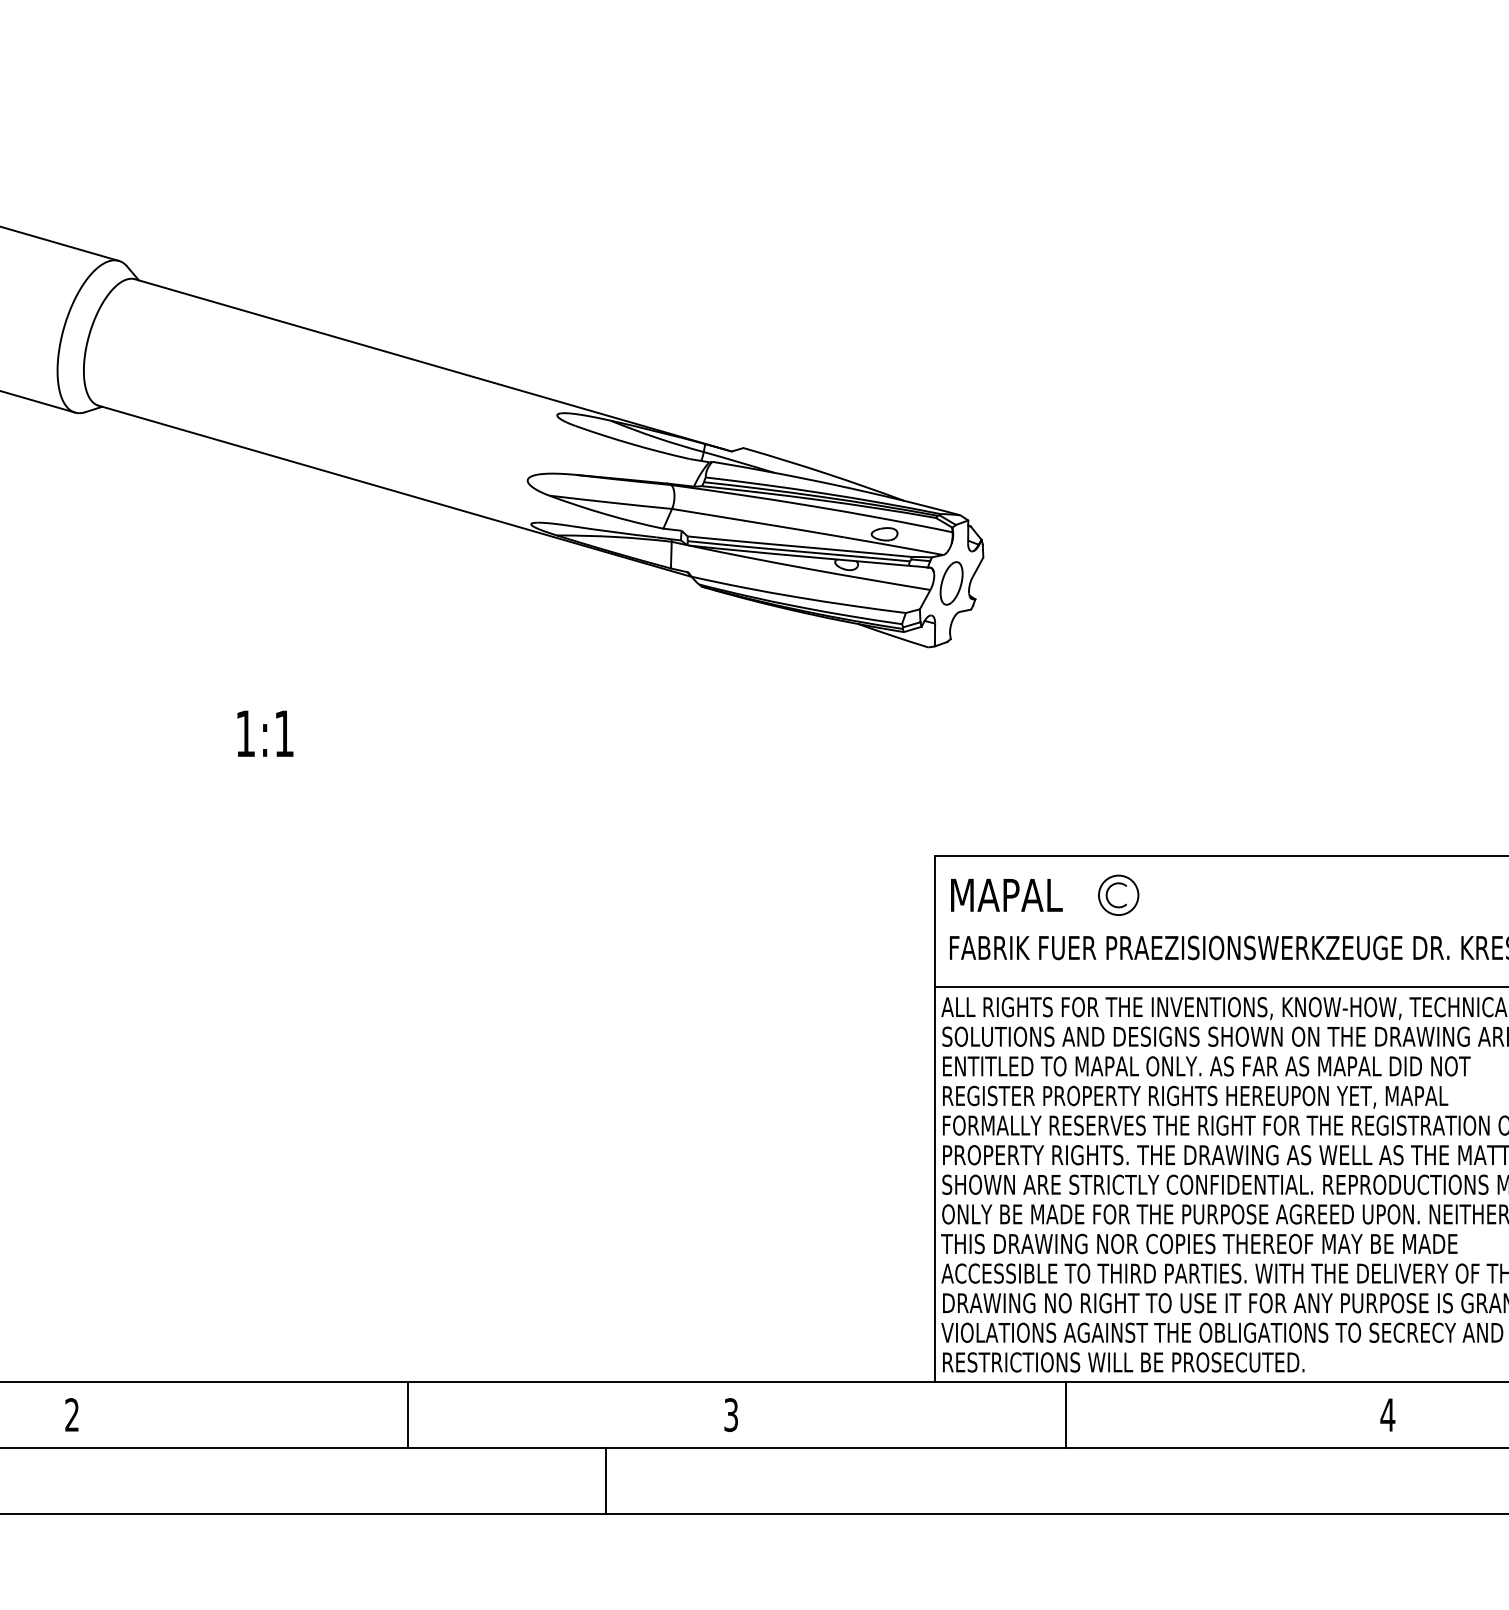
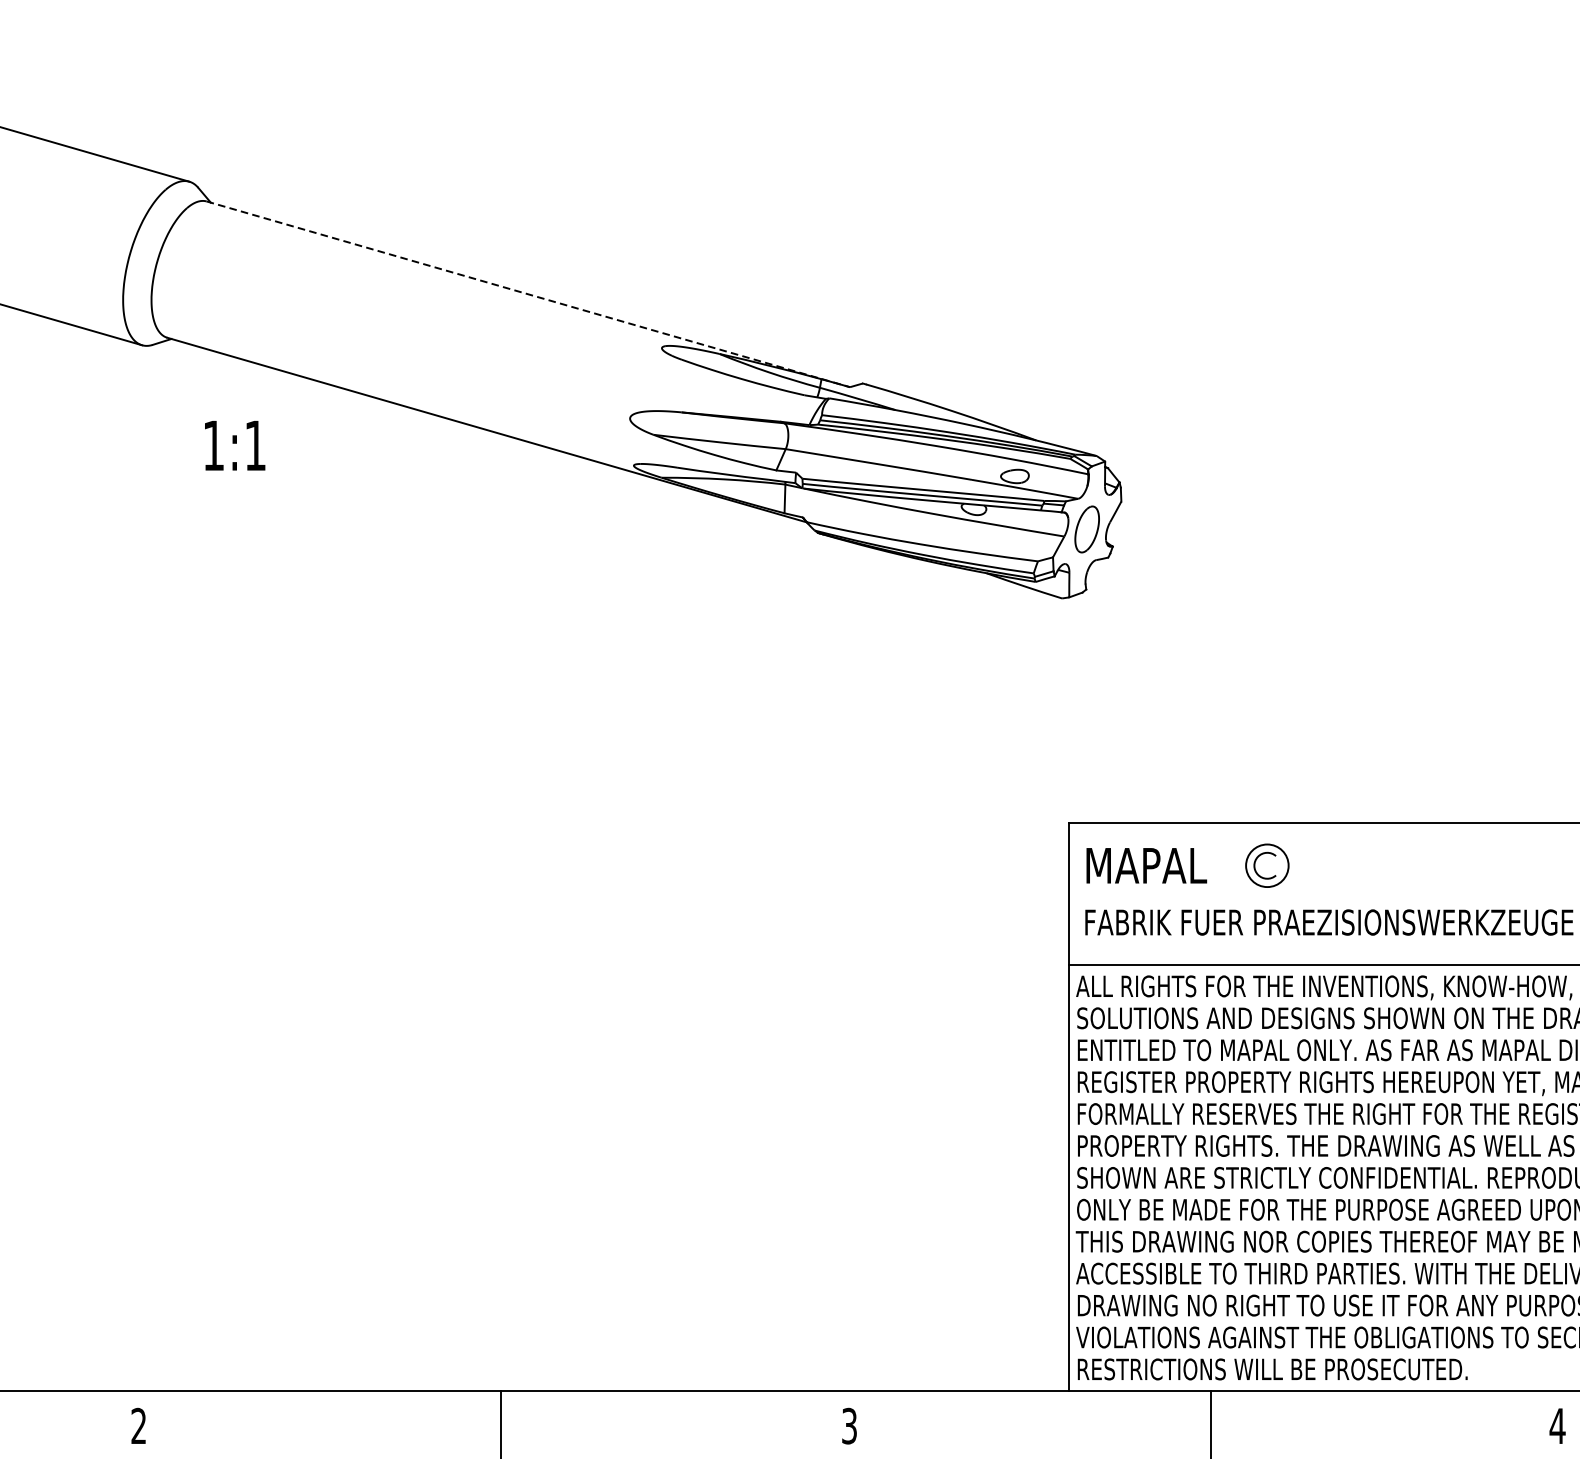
line: (433, 365) -> (528, 294), solid -> dashed
text: (265, 733) -> (235, 445), moved

